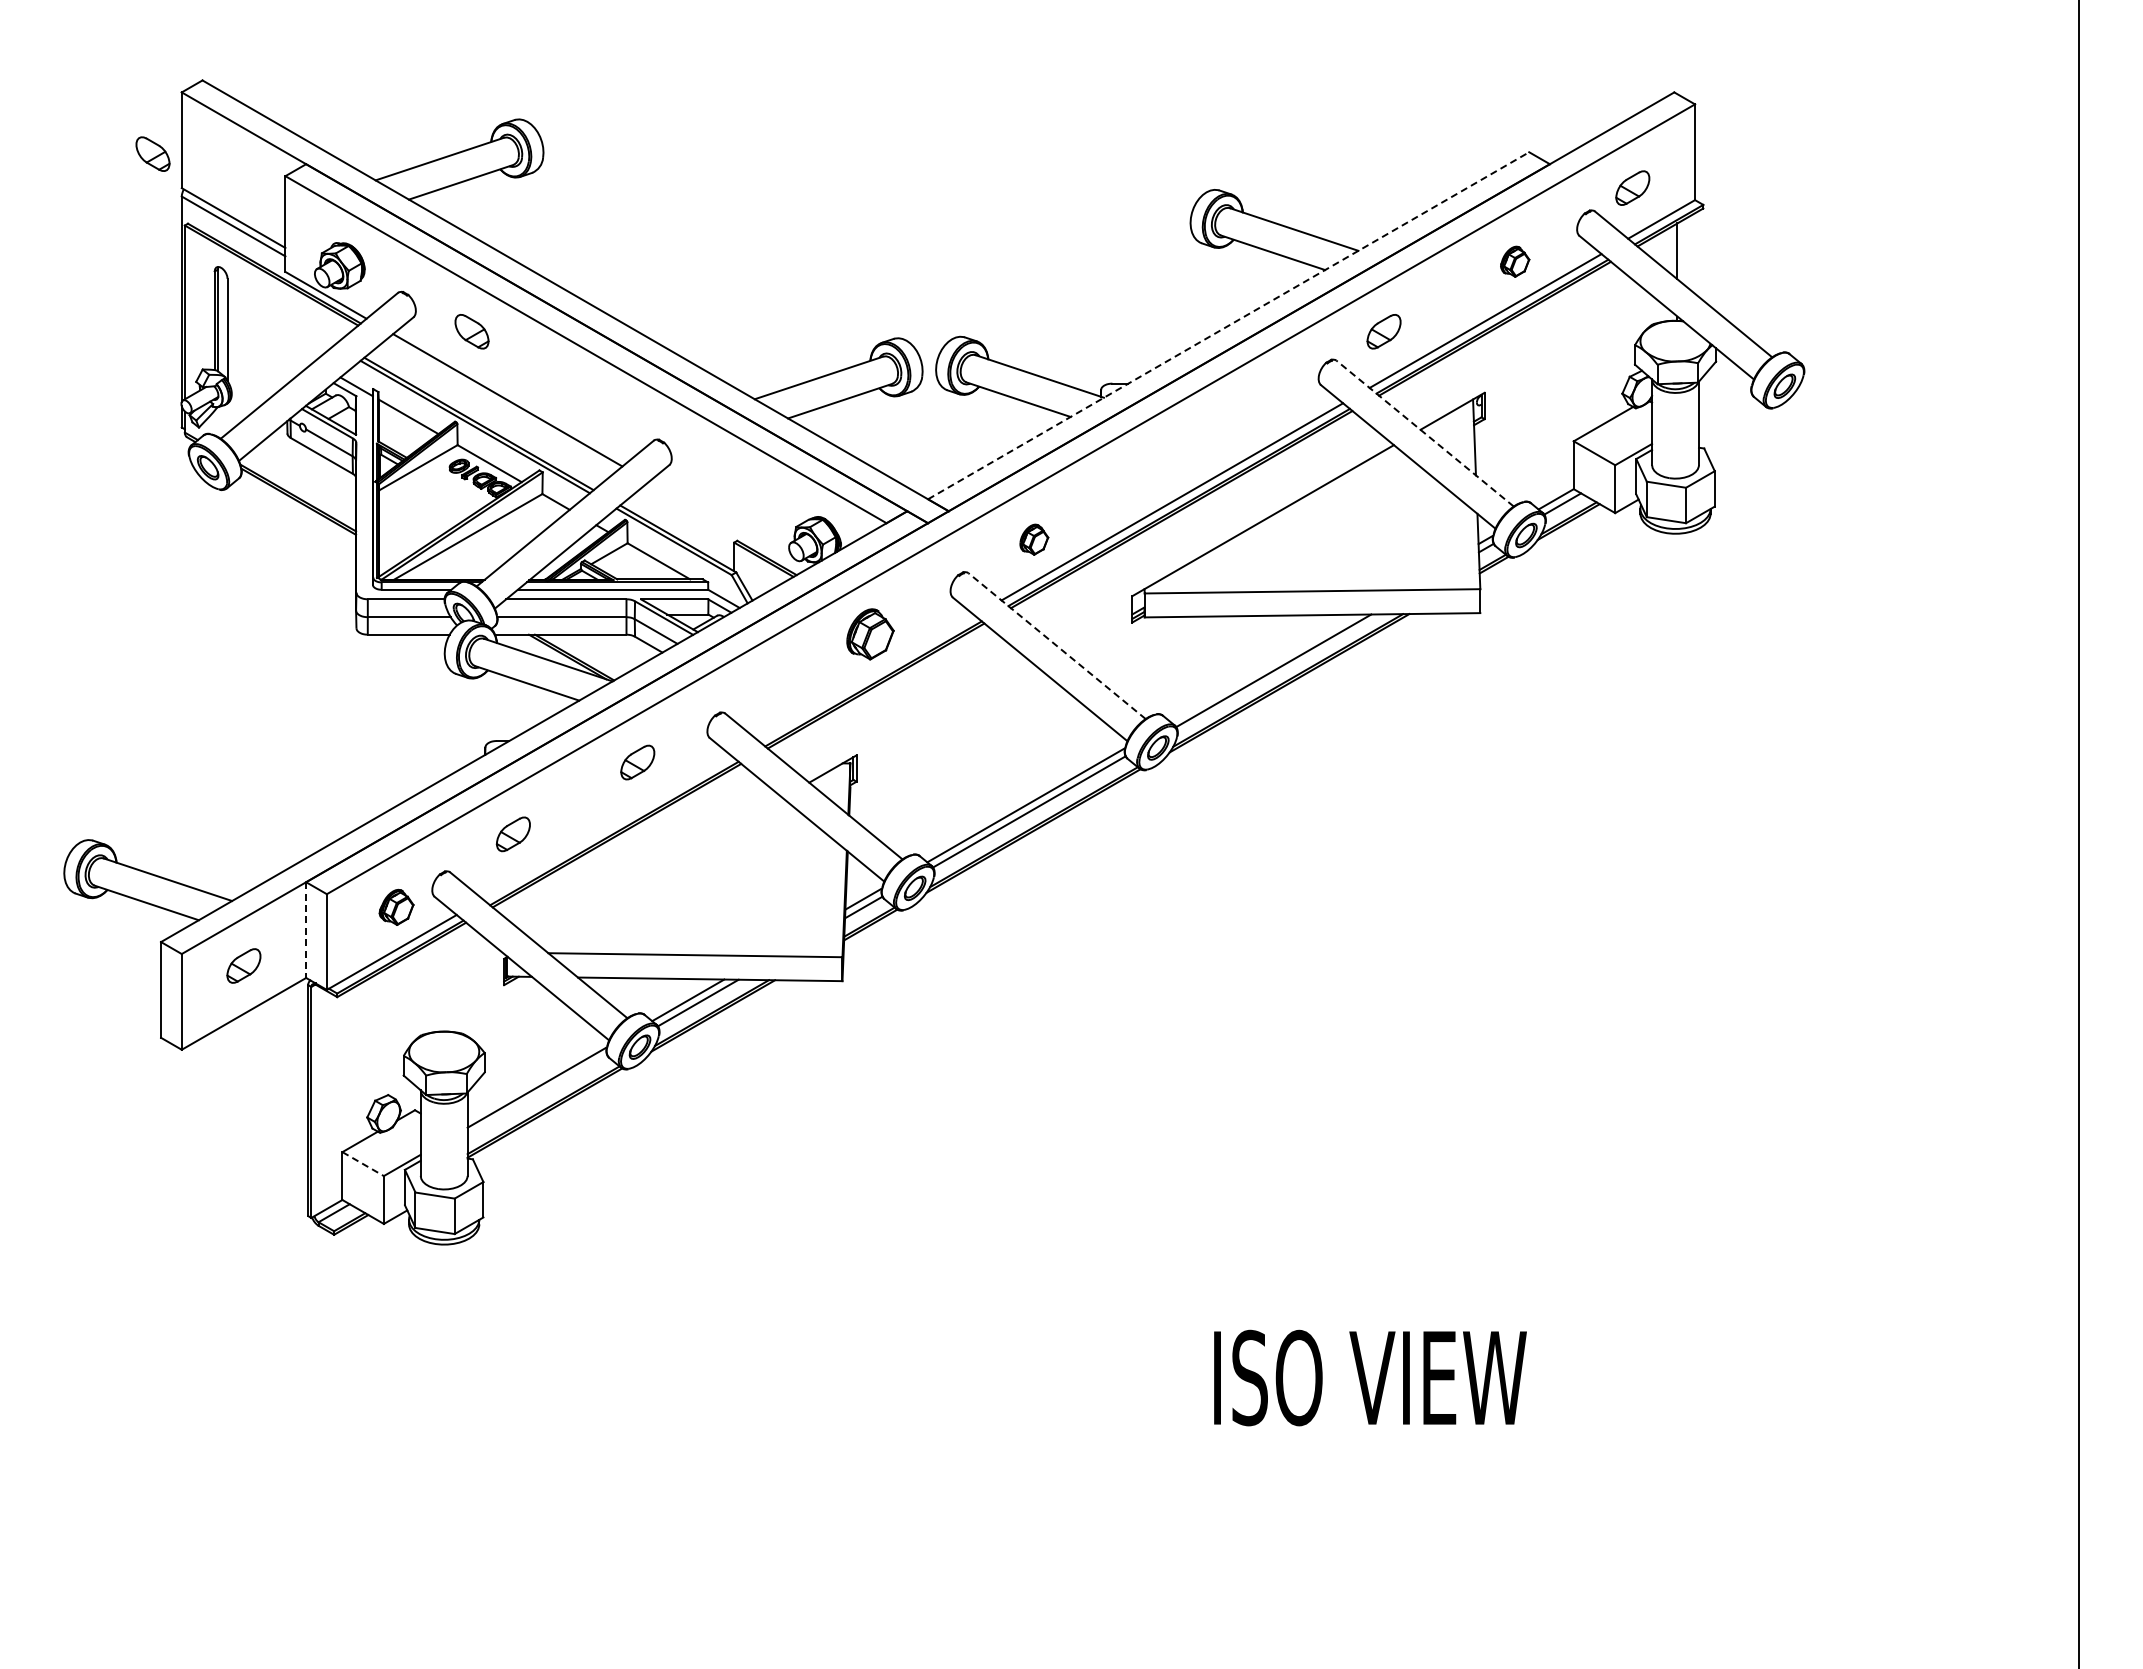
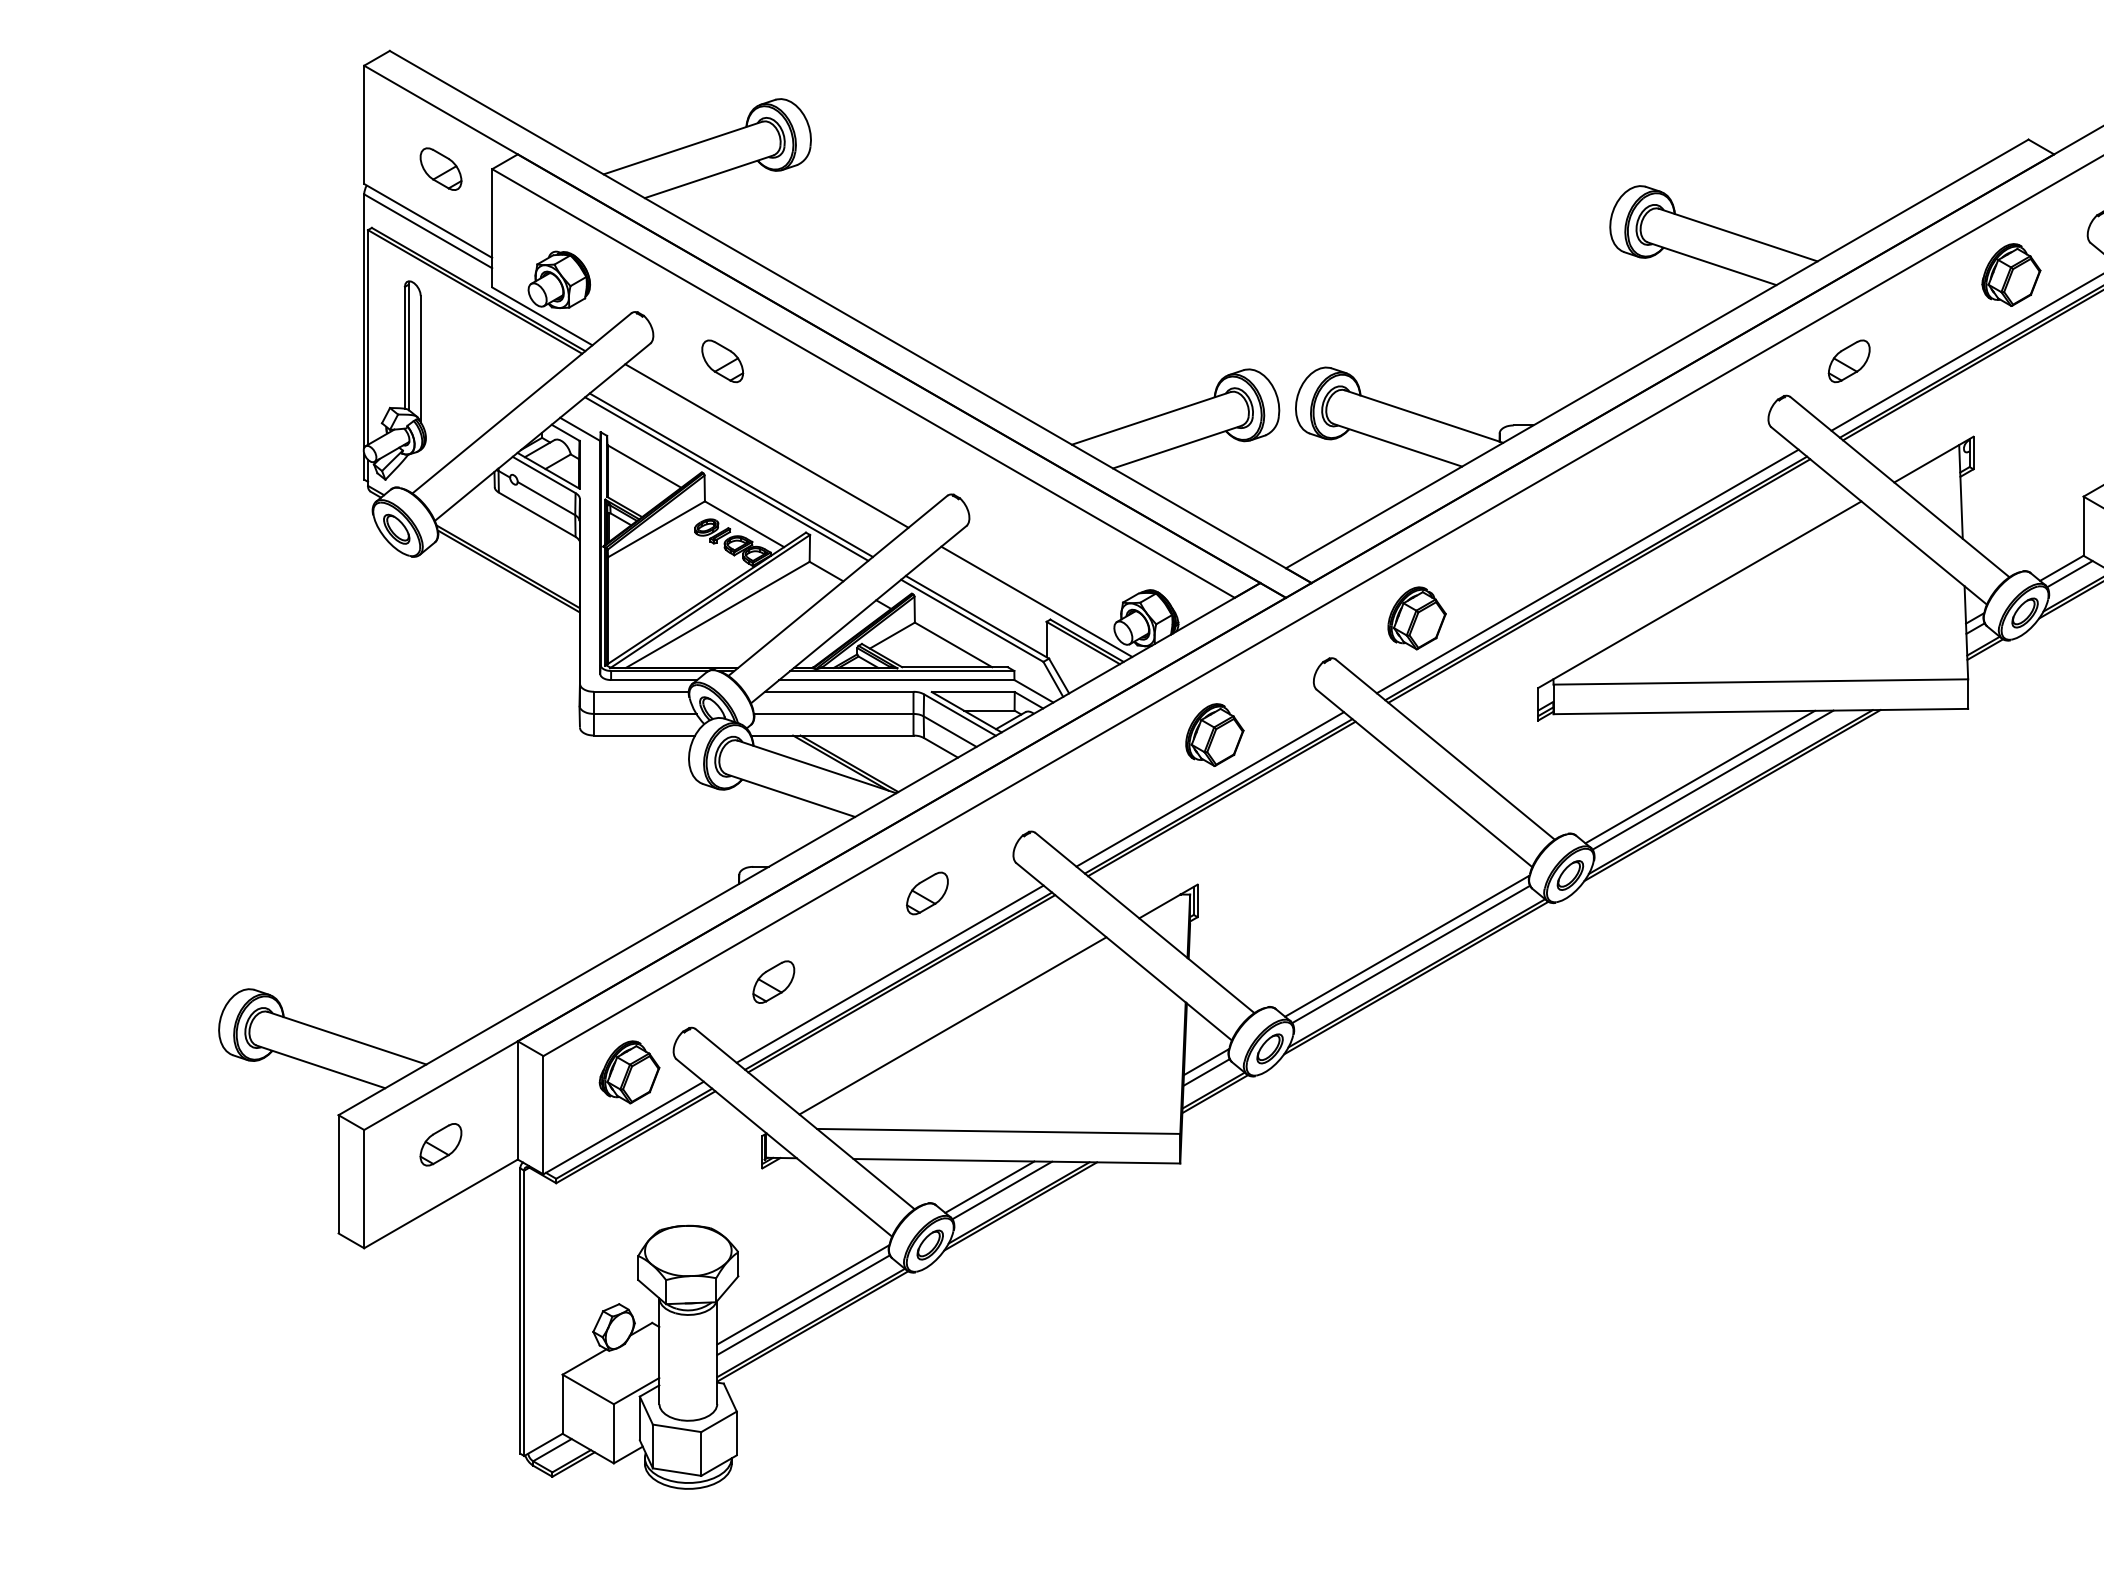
part: (152, 153) -> (440, 168), moved
part: (1514, 261) -> (2010, 274), size x1.67
line: (1229, 325) -> (1658, 353), dashed -> solid
line: (1425, 433) -> (1900, 487), dashed -> solid
line: (726, 526) -> (1037, 601), added
part: (1034, 539) -> (1417, 617), size x1.67
line: (1057, 646) -> (1445, 750), dashed -> solid
line: (1263, 667) -> (1700, 776), added
line: (866, 677) -> (1209, 788), added
line: (607, 827) -> (890, 973), added
line: (658, 869) -> (953, 1025), added
part: (396, 907) -> (629, 1072), size x1.43
line: (306, 930) -> (518, 1100), dashed -> solid
line: (537, 1095) -> (803, 1304), added
line: (363, 1164) -> (588, 1389), dashed -> solid

